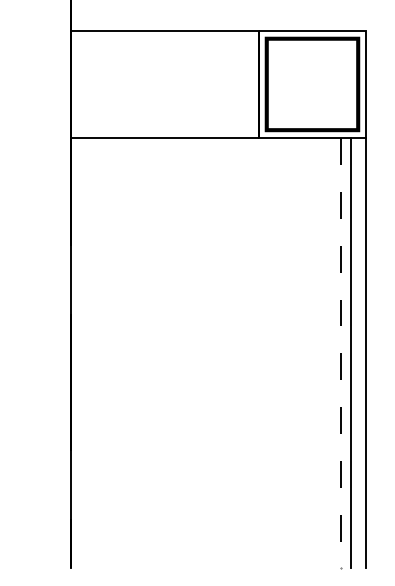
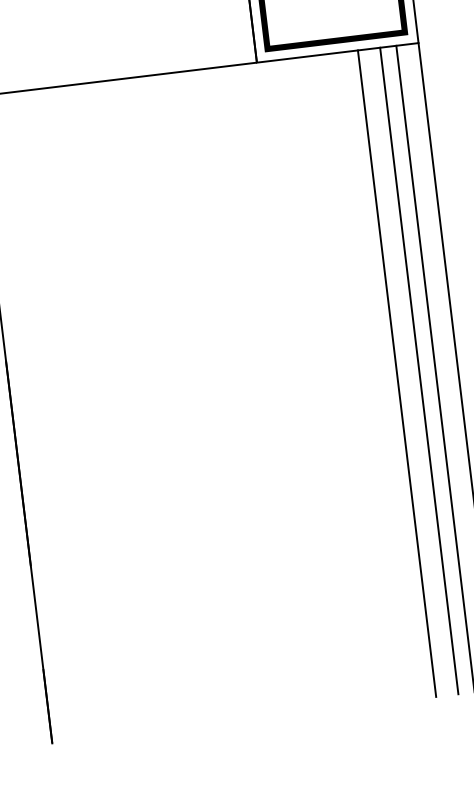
line: (325, 353) -> (396, 374), added
line: (340, 353) -> (418, 371), dashed -> solid

